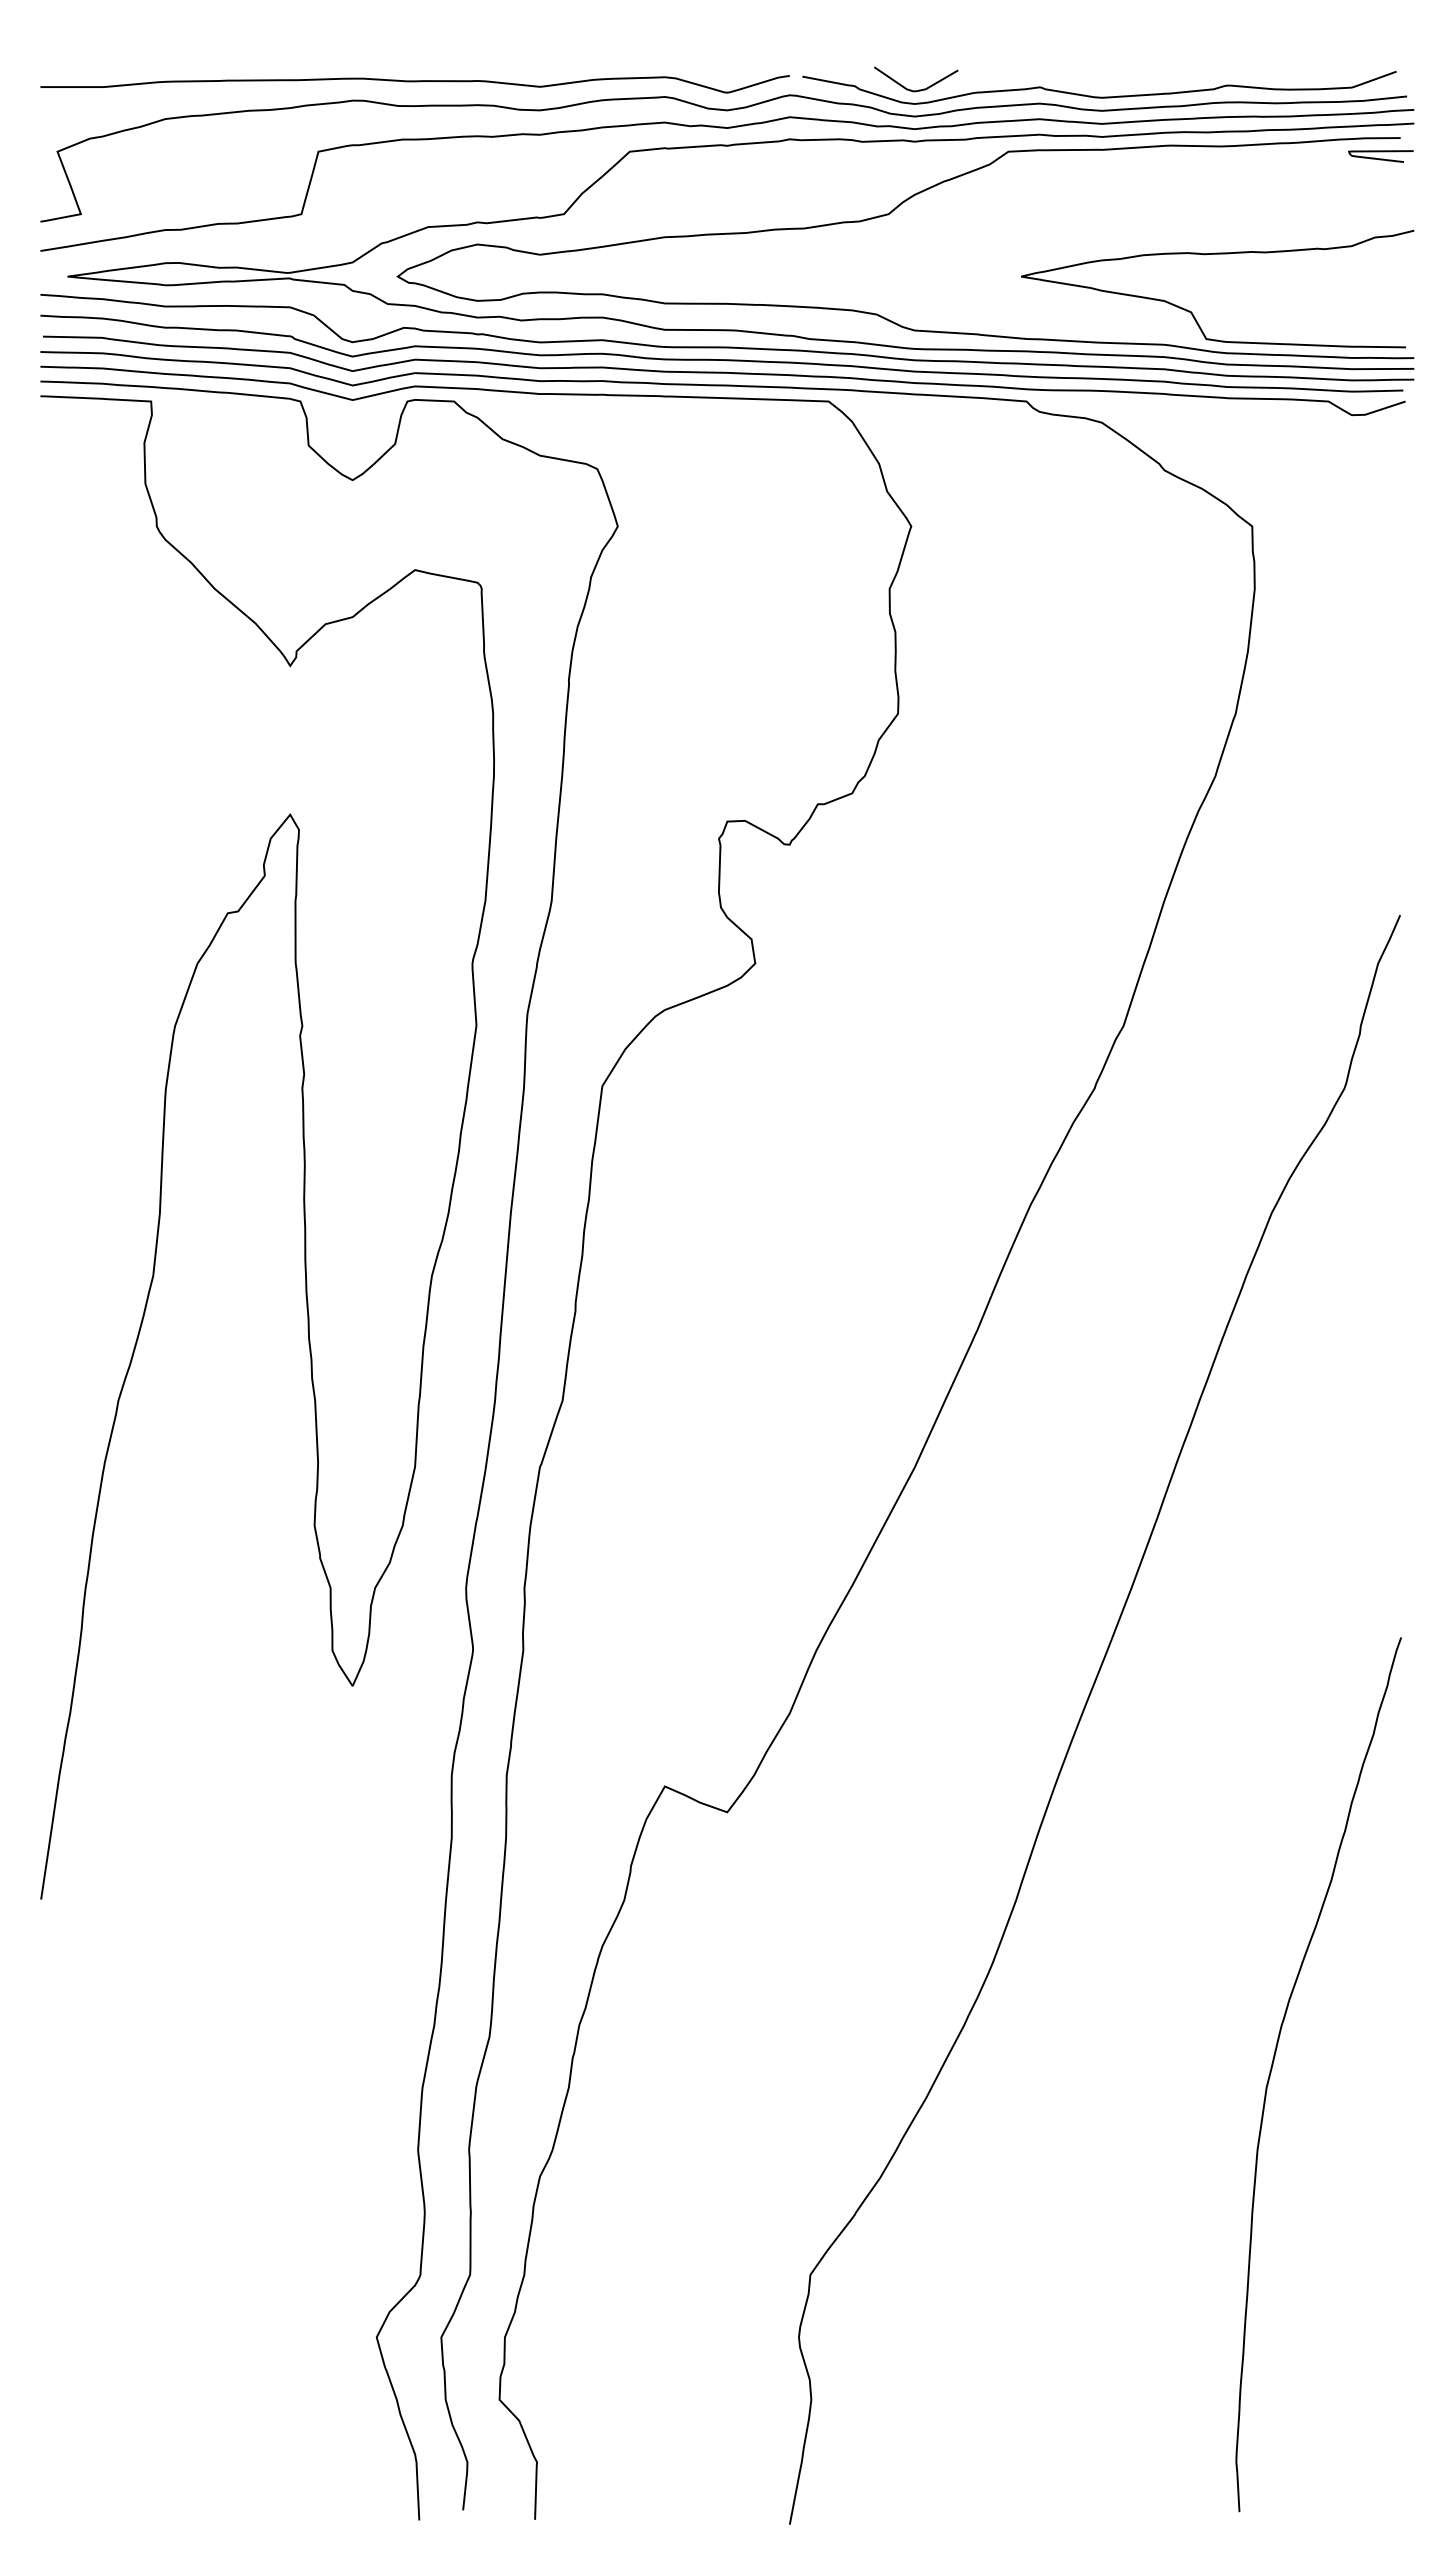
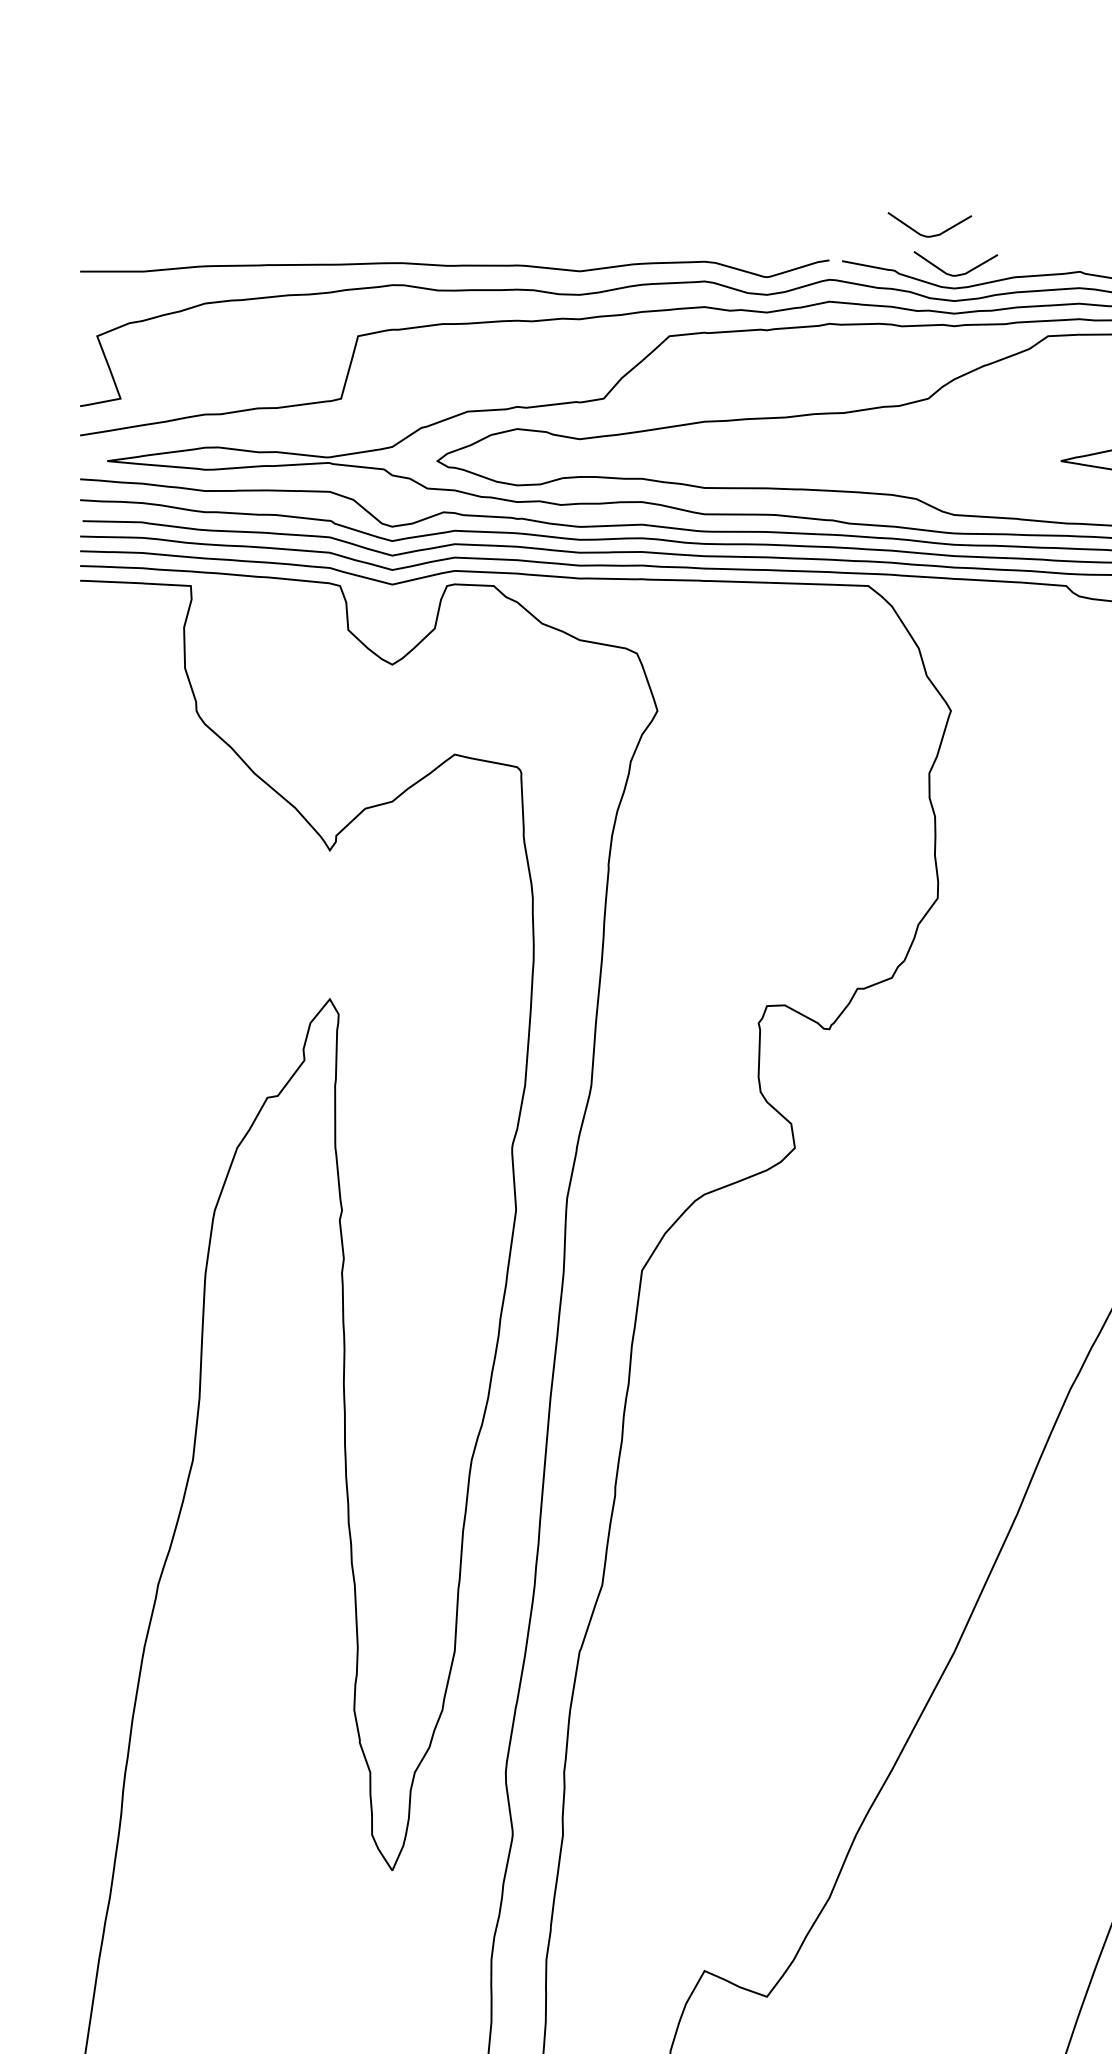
curve: (892, 50) -> (932, 235), added

